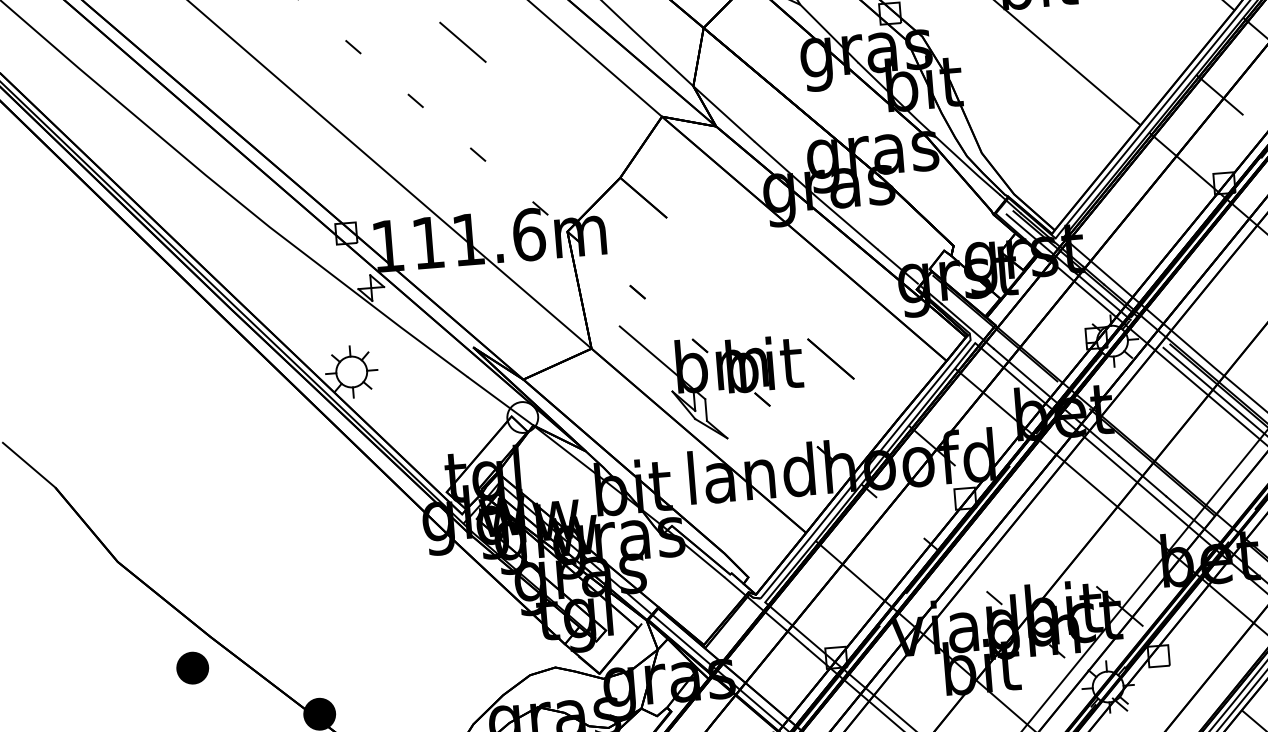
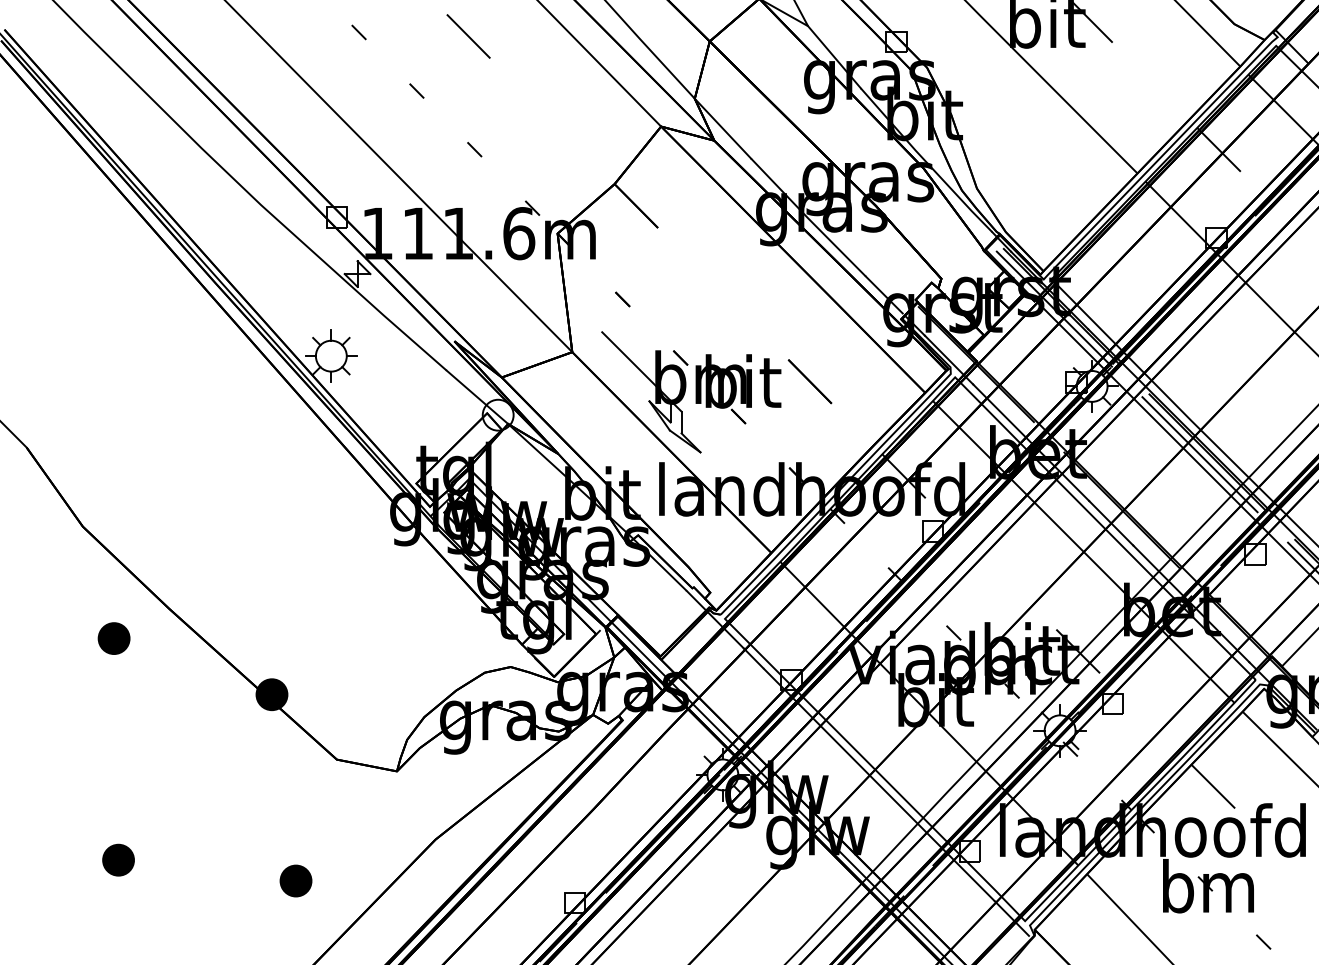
part: (192, 668) -> (113, 638), moved

